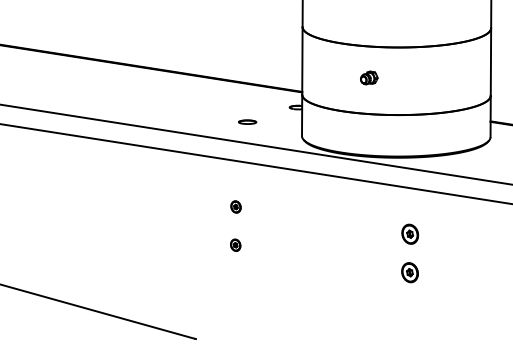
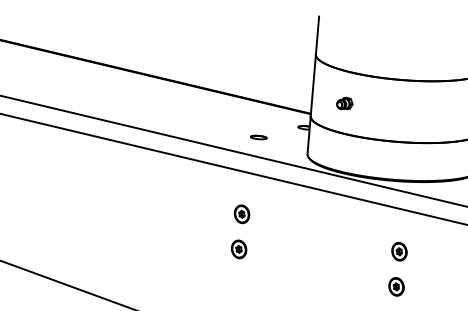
part: (369, 77) -> (345, 103), moved
part: (235, 206) -> (241, 213), size x1.67
part: (235, 244) -> (238, 248), size x1.67

